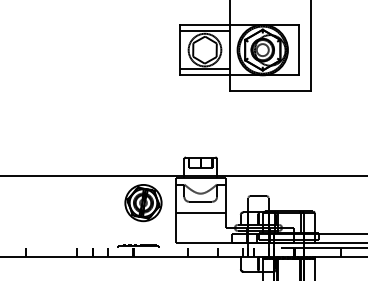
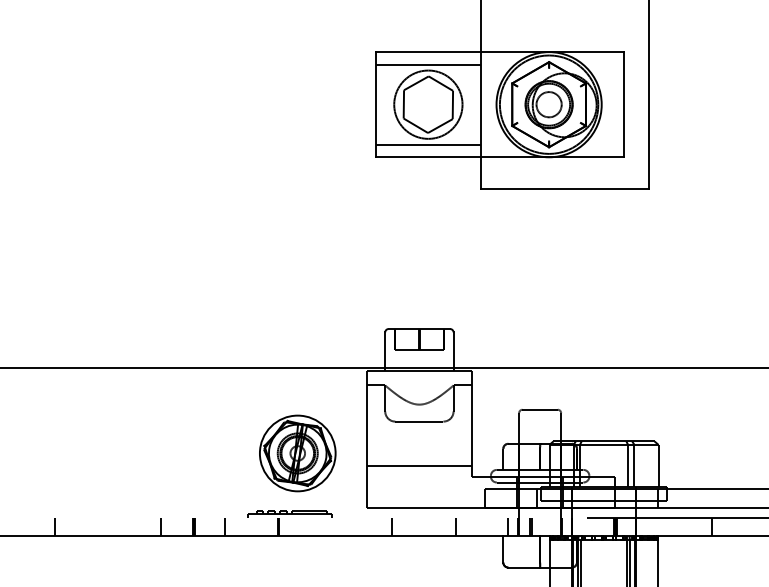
part: (143, 203) -> (297, 454), moved
line: (200, 212) -> (418, 464), moved

